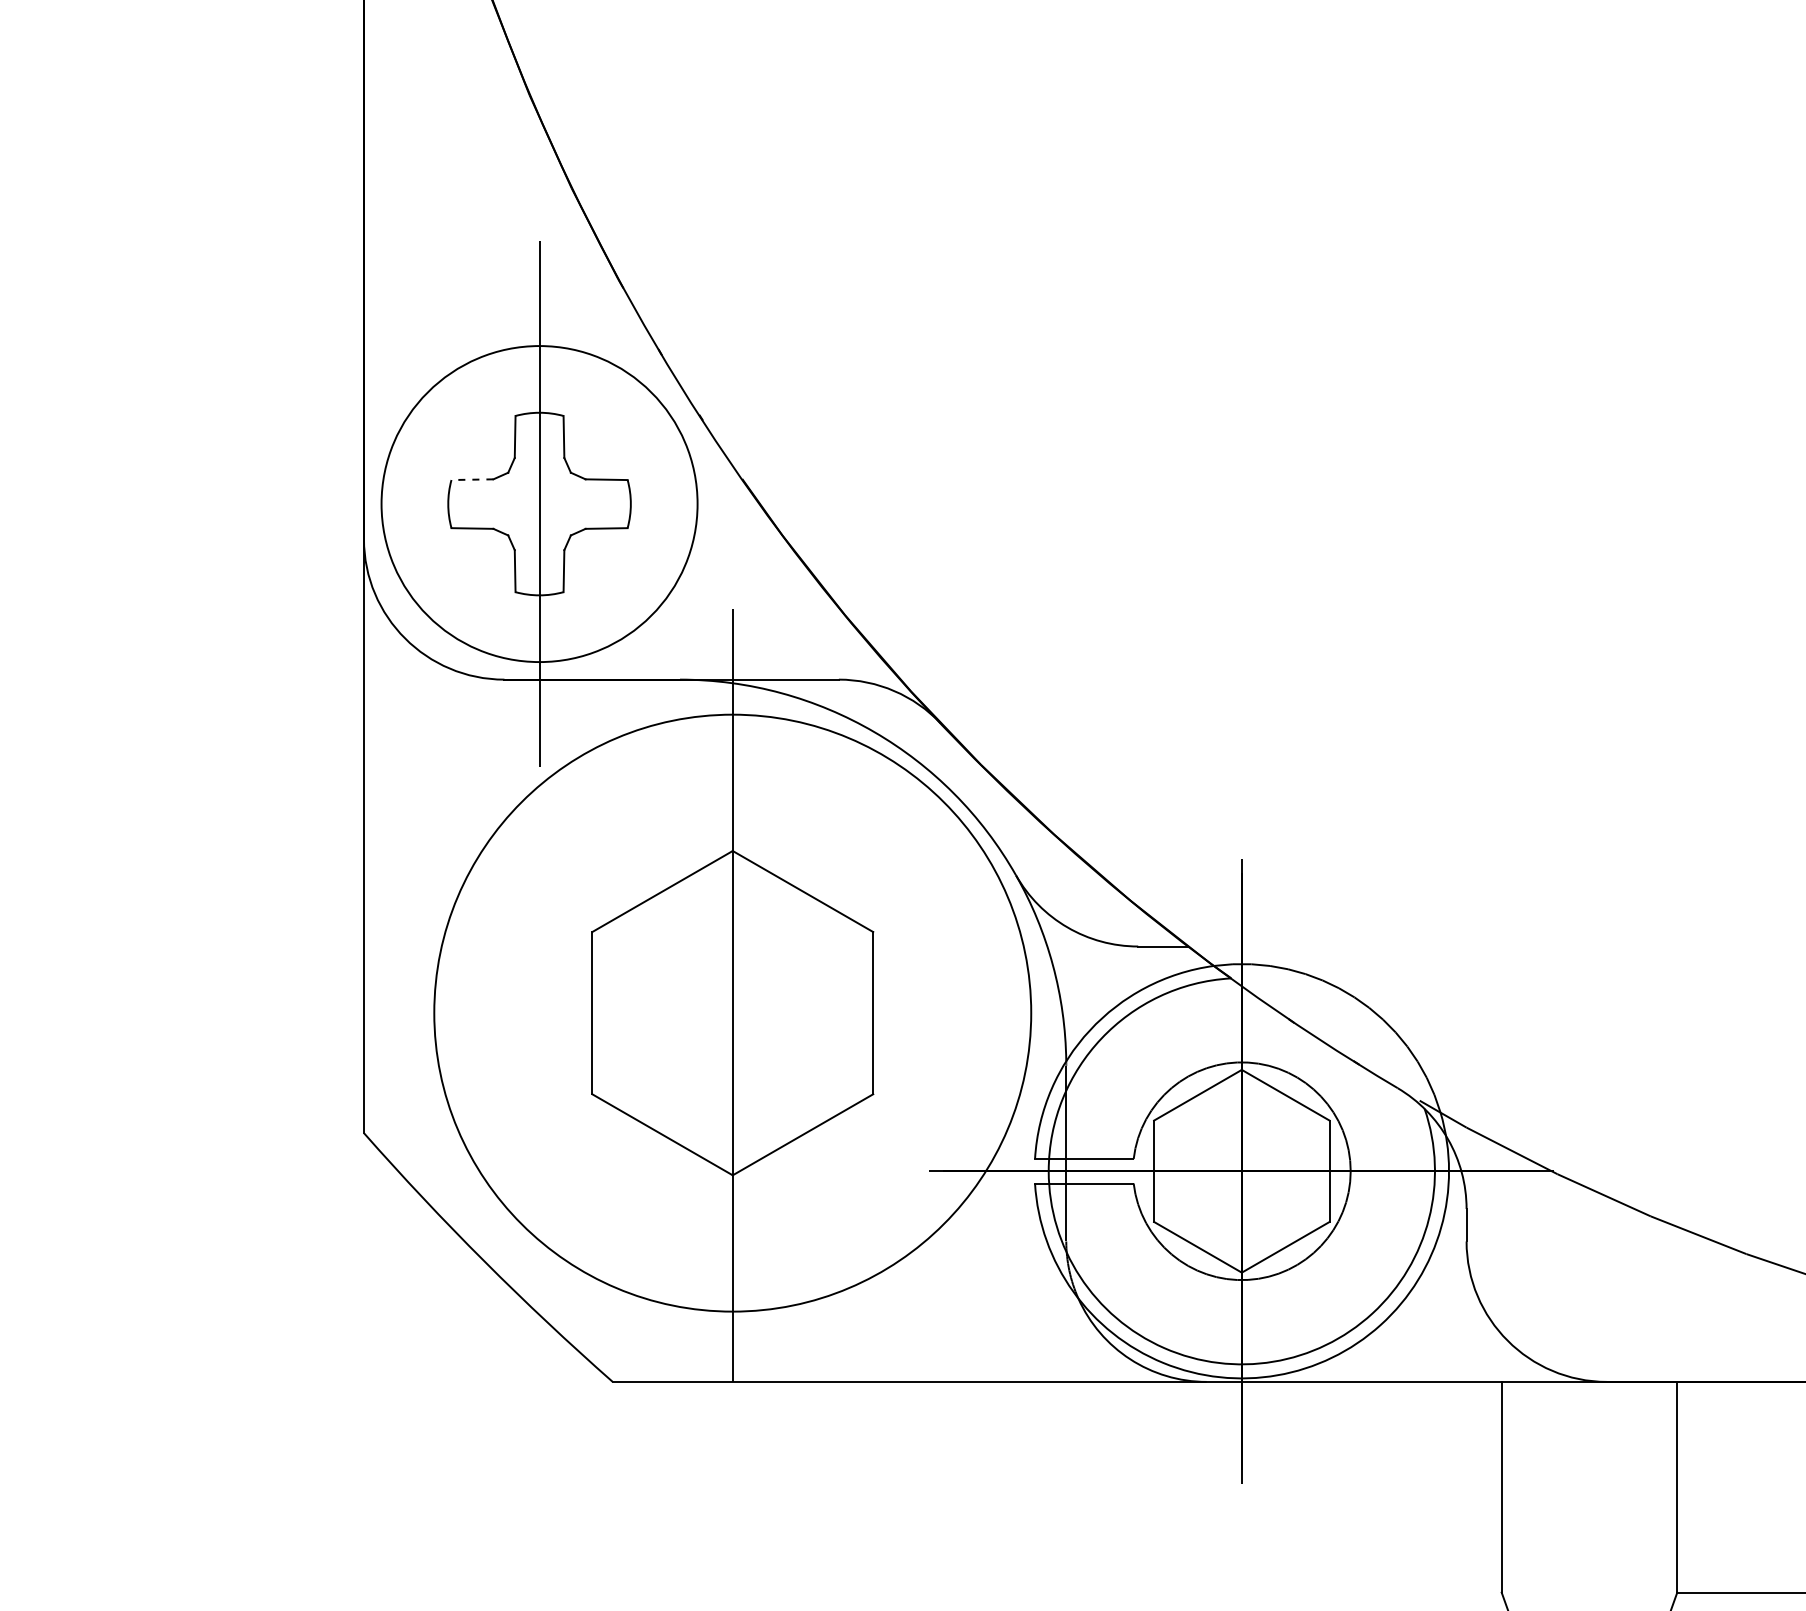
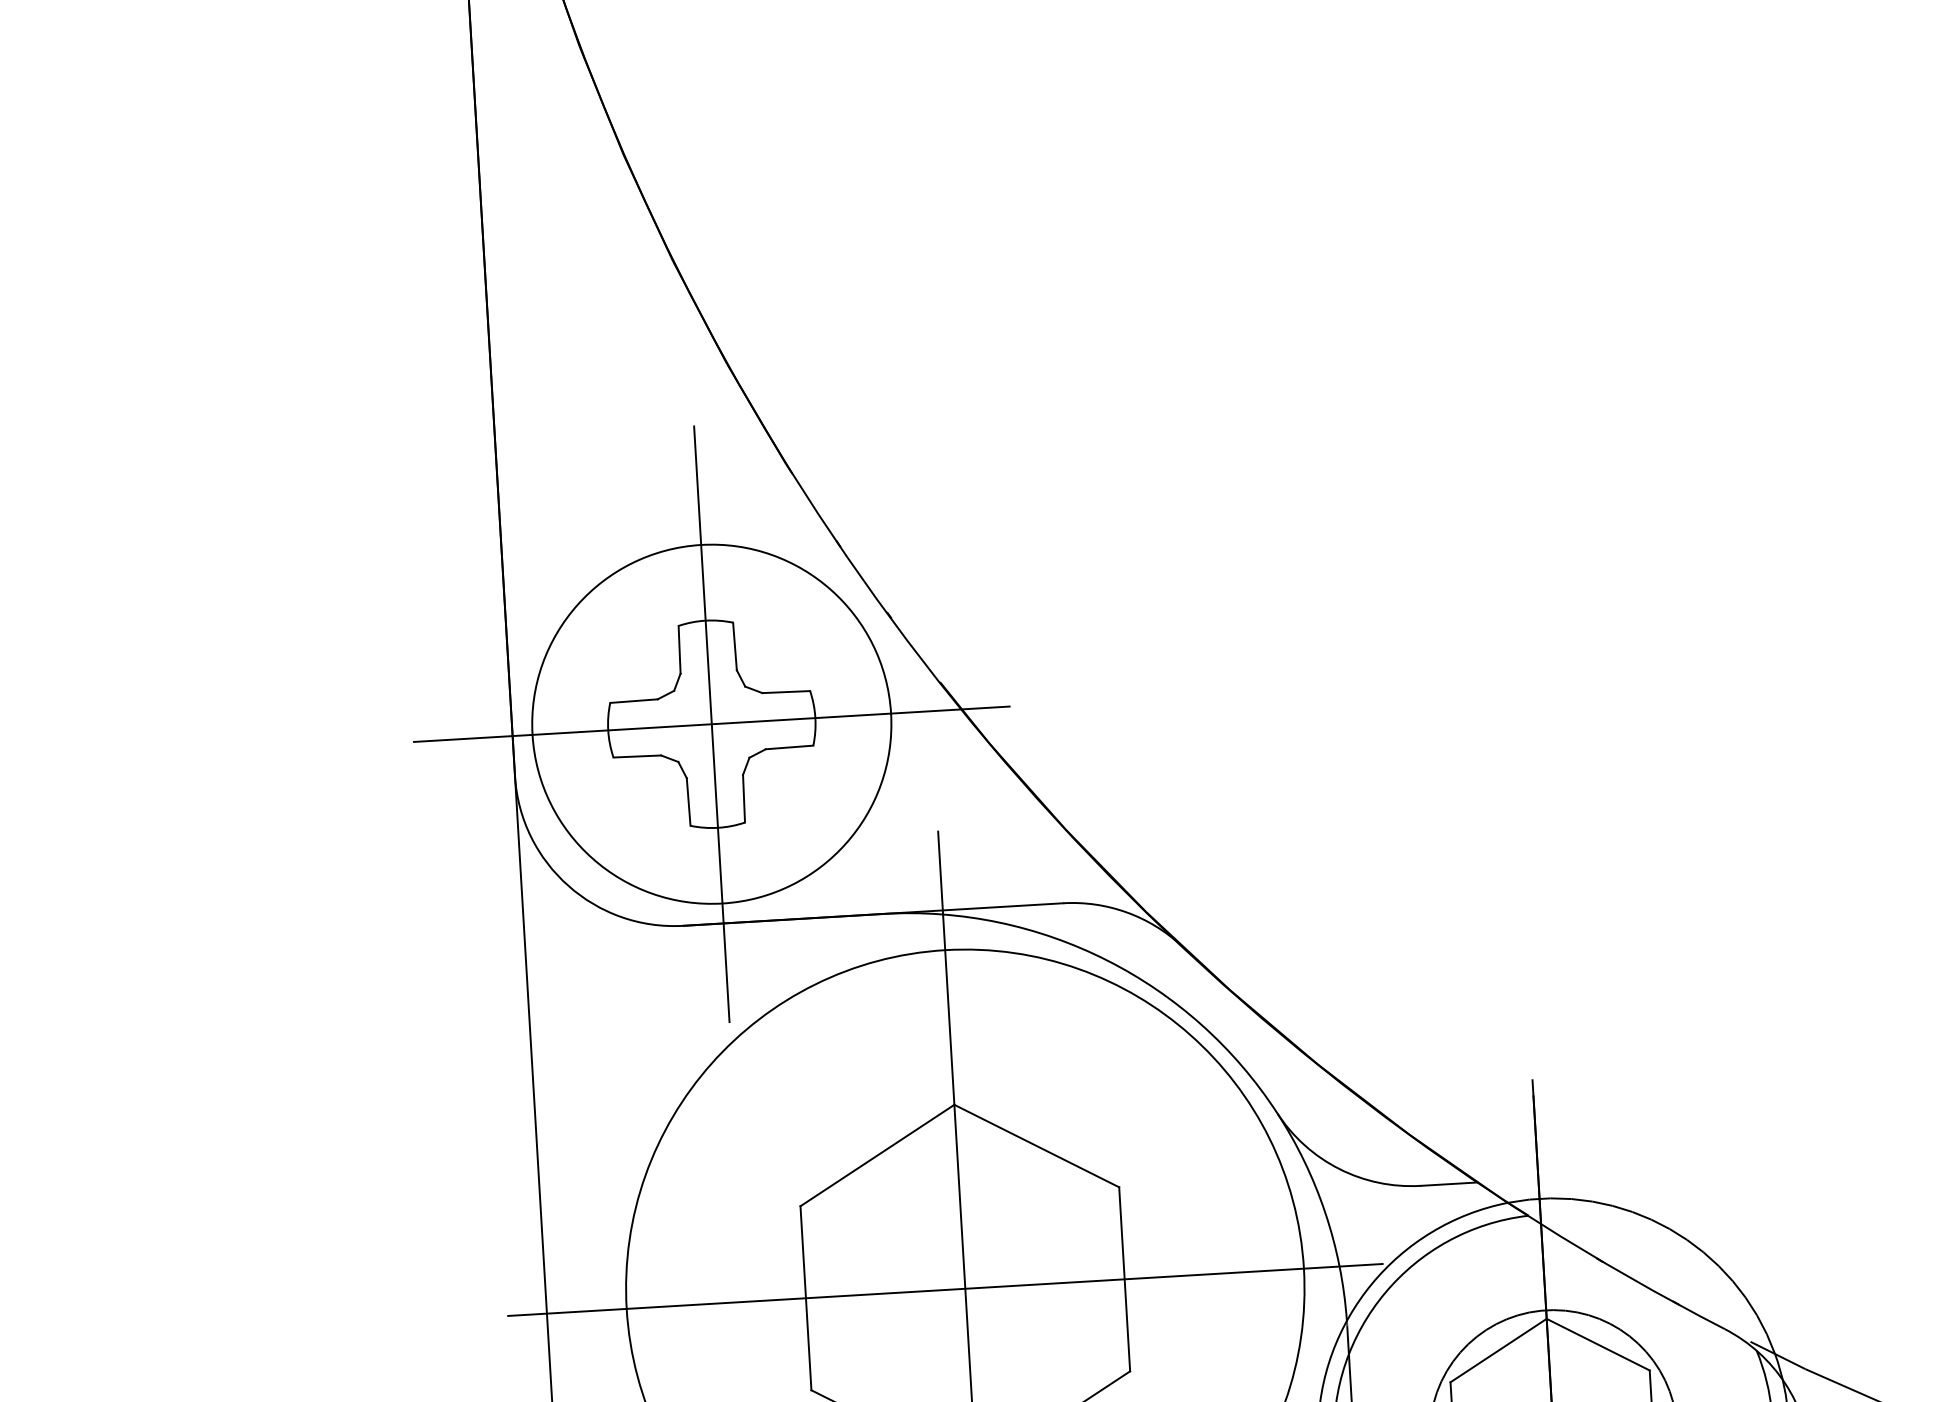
line: (472, 479) -> (634, 700), dashed -> solid
line: (539, 504) -> (711, 724), added
line: (732, 1013) -> (965, 1289), added

